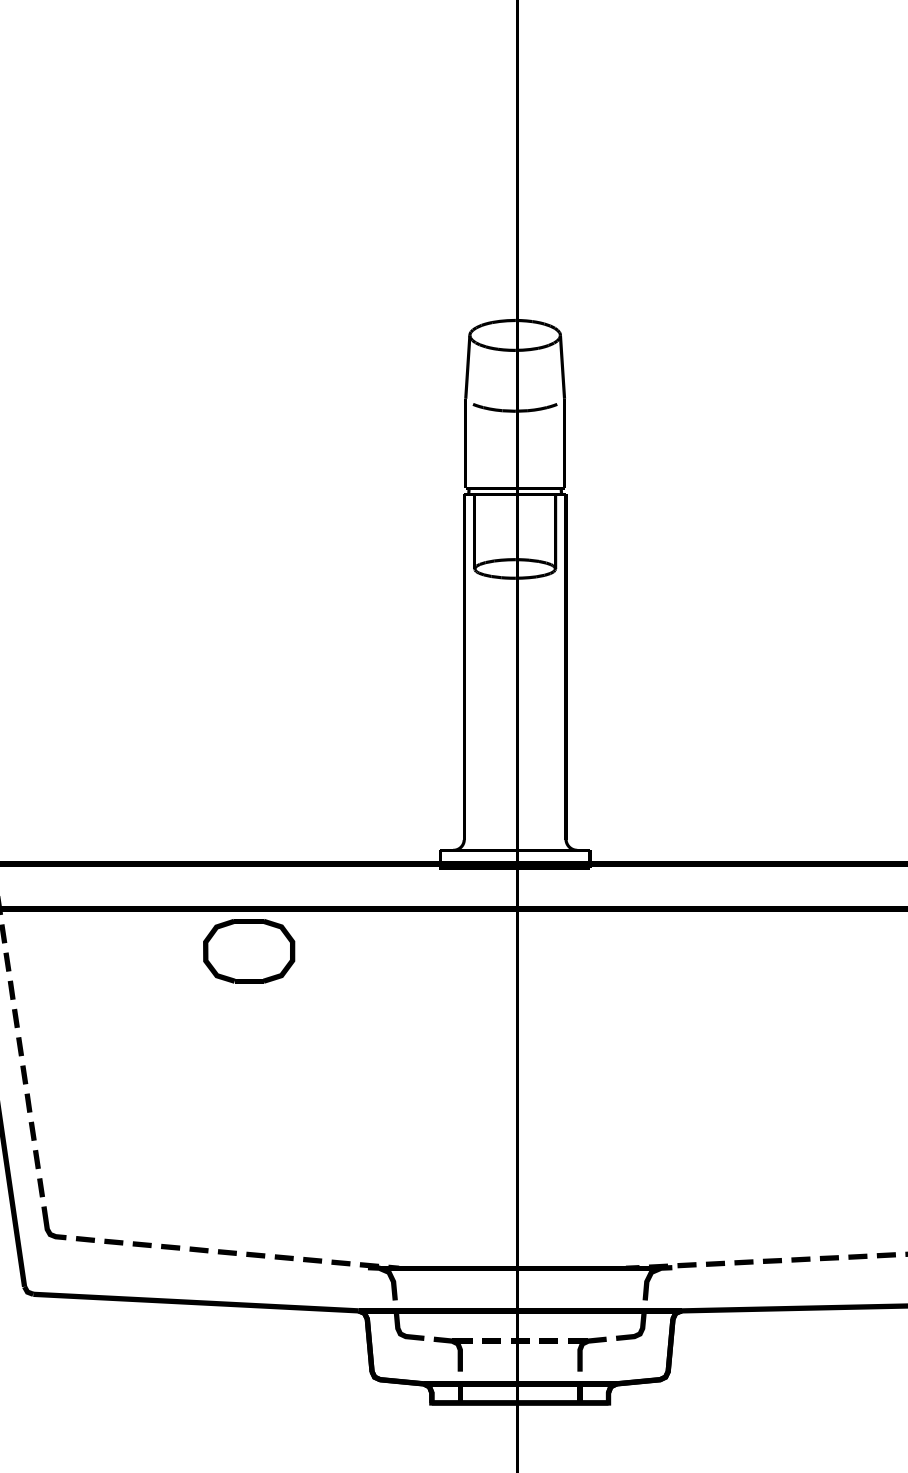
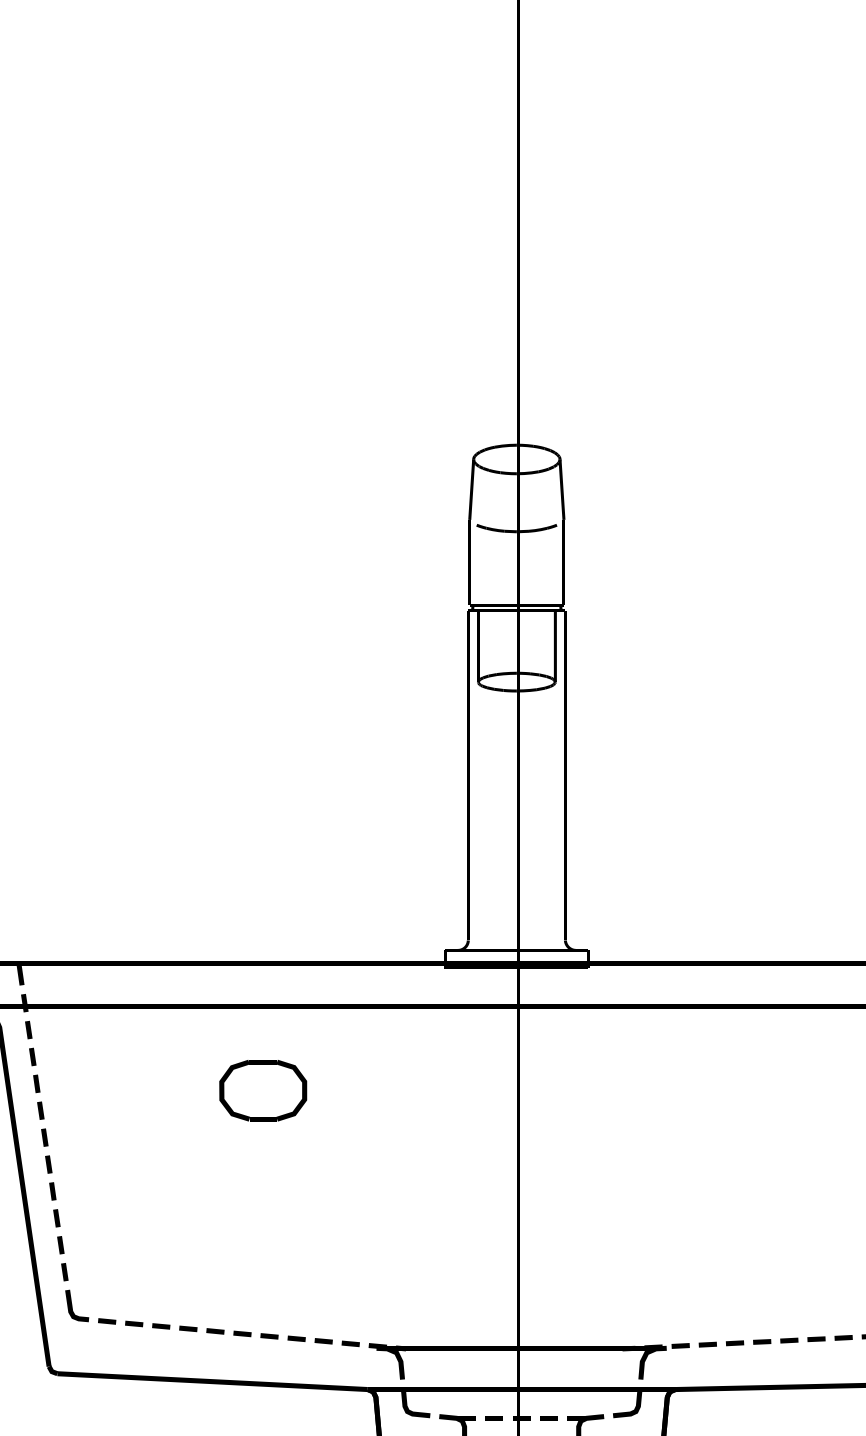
part: (249, 951) -> (263, 1090), moved

